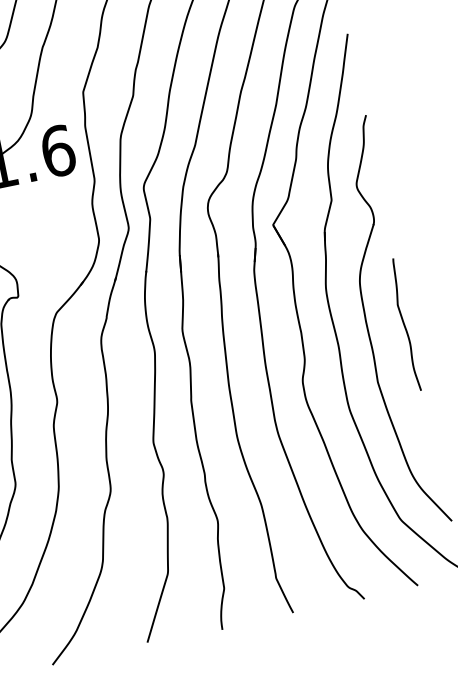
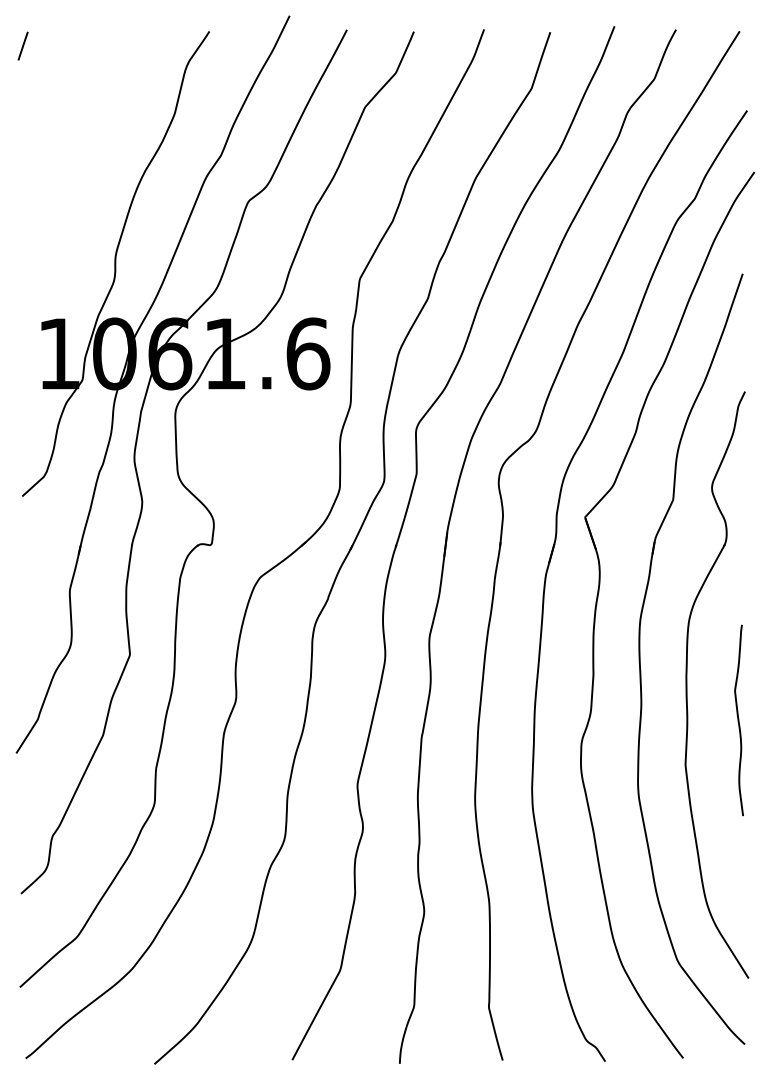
curve: (404, 325) -> (738, 720), moved

